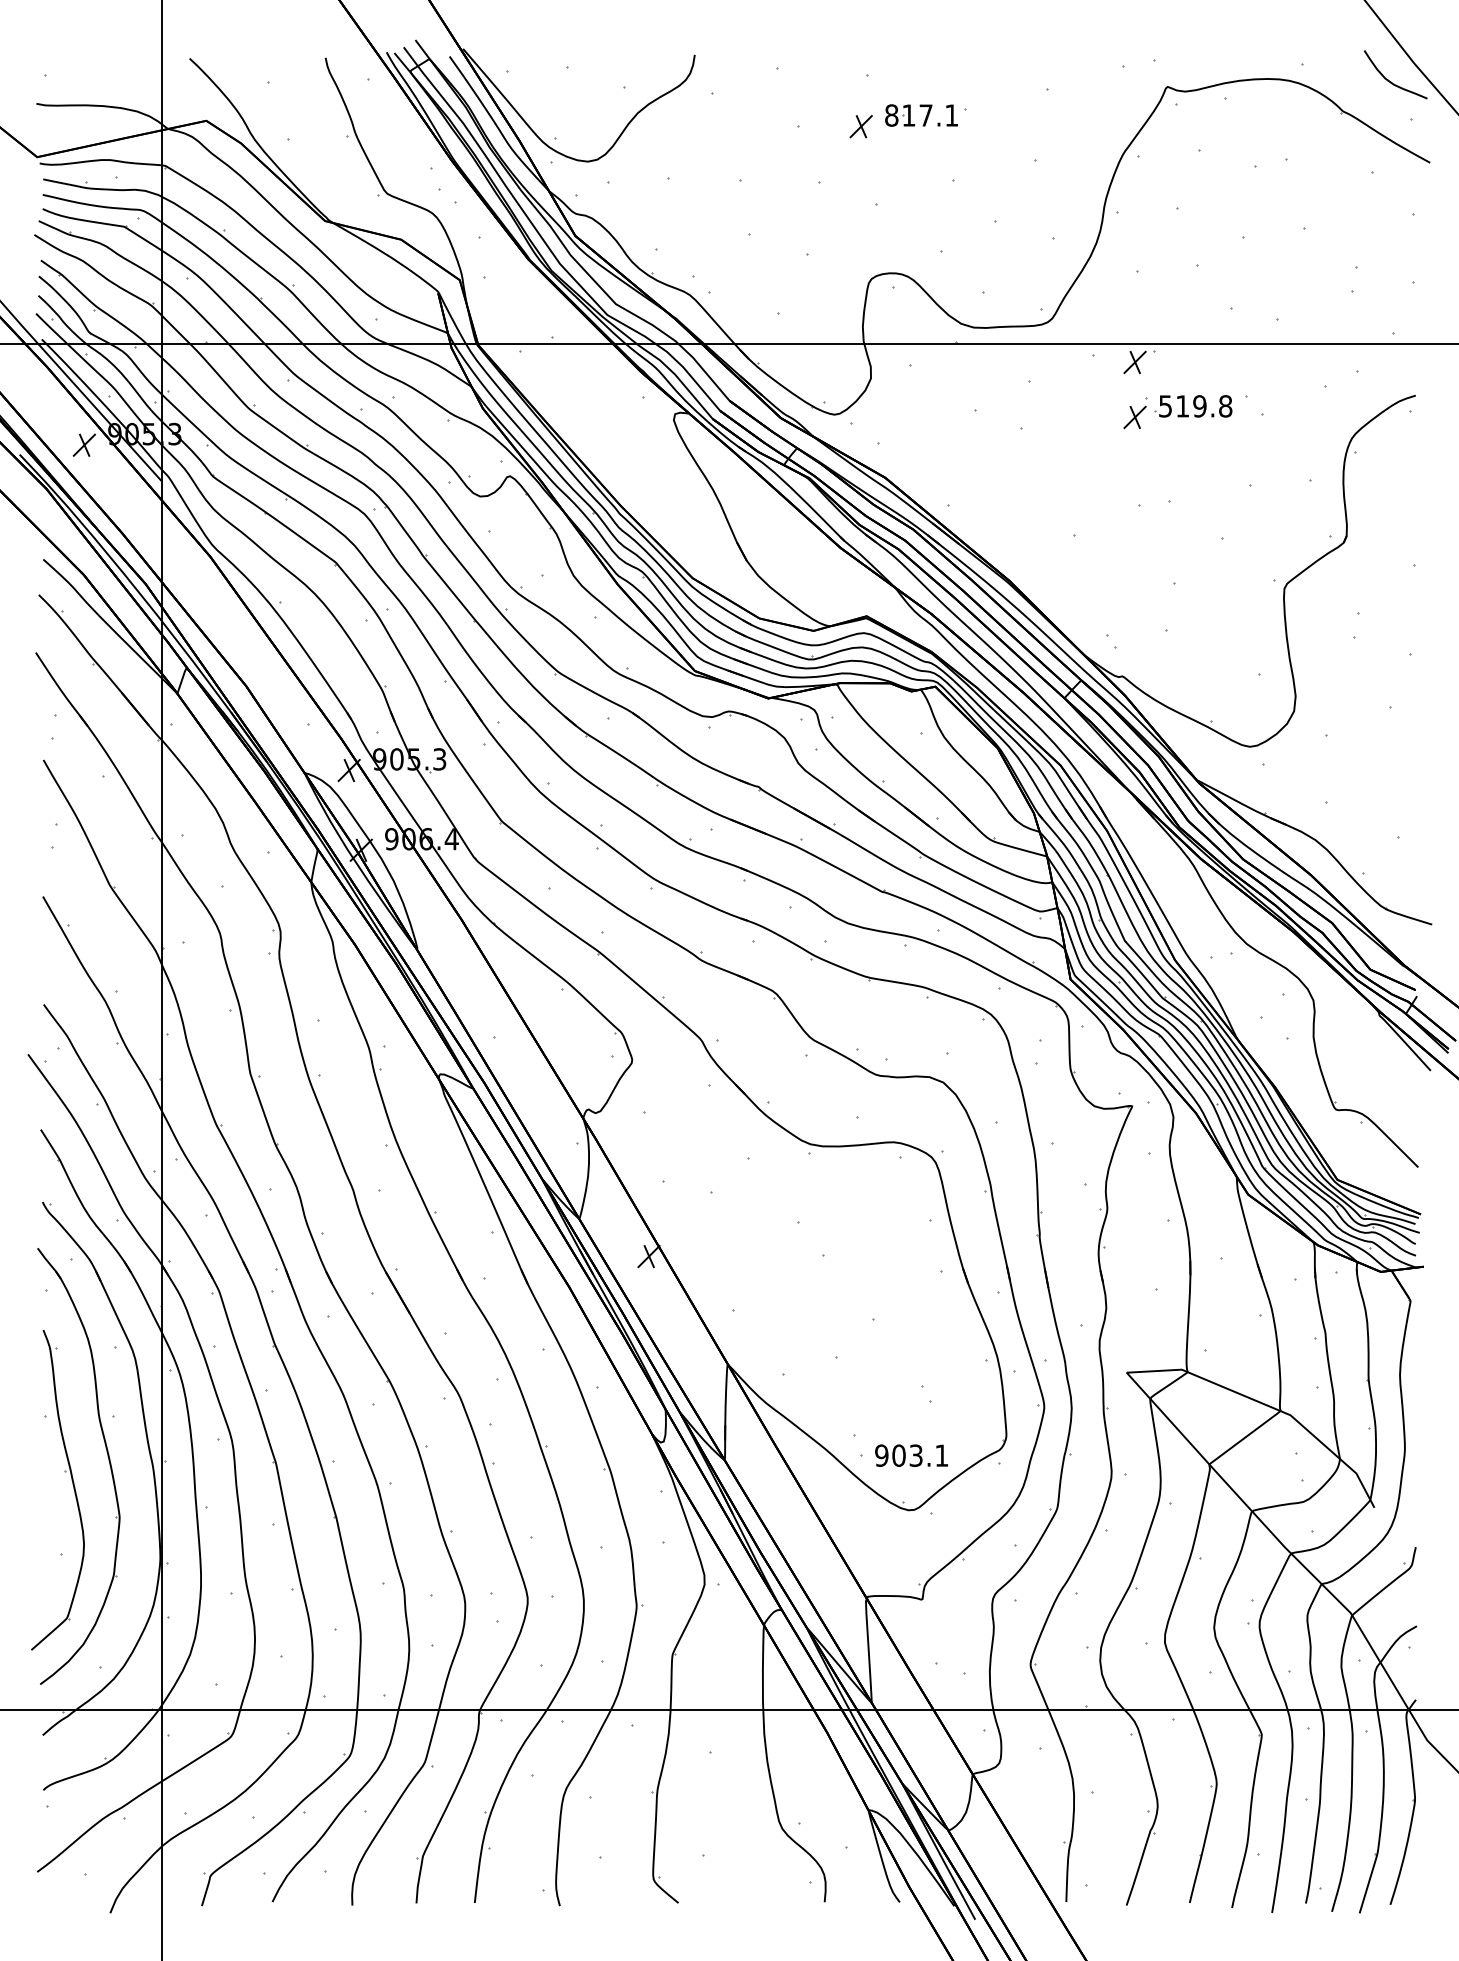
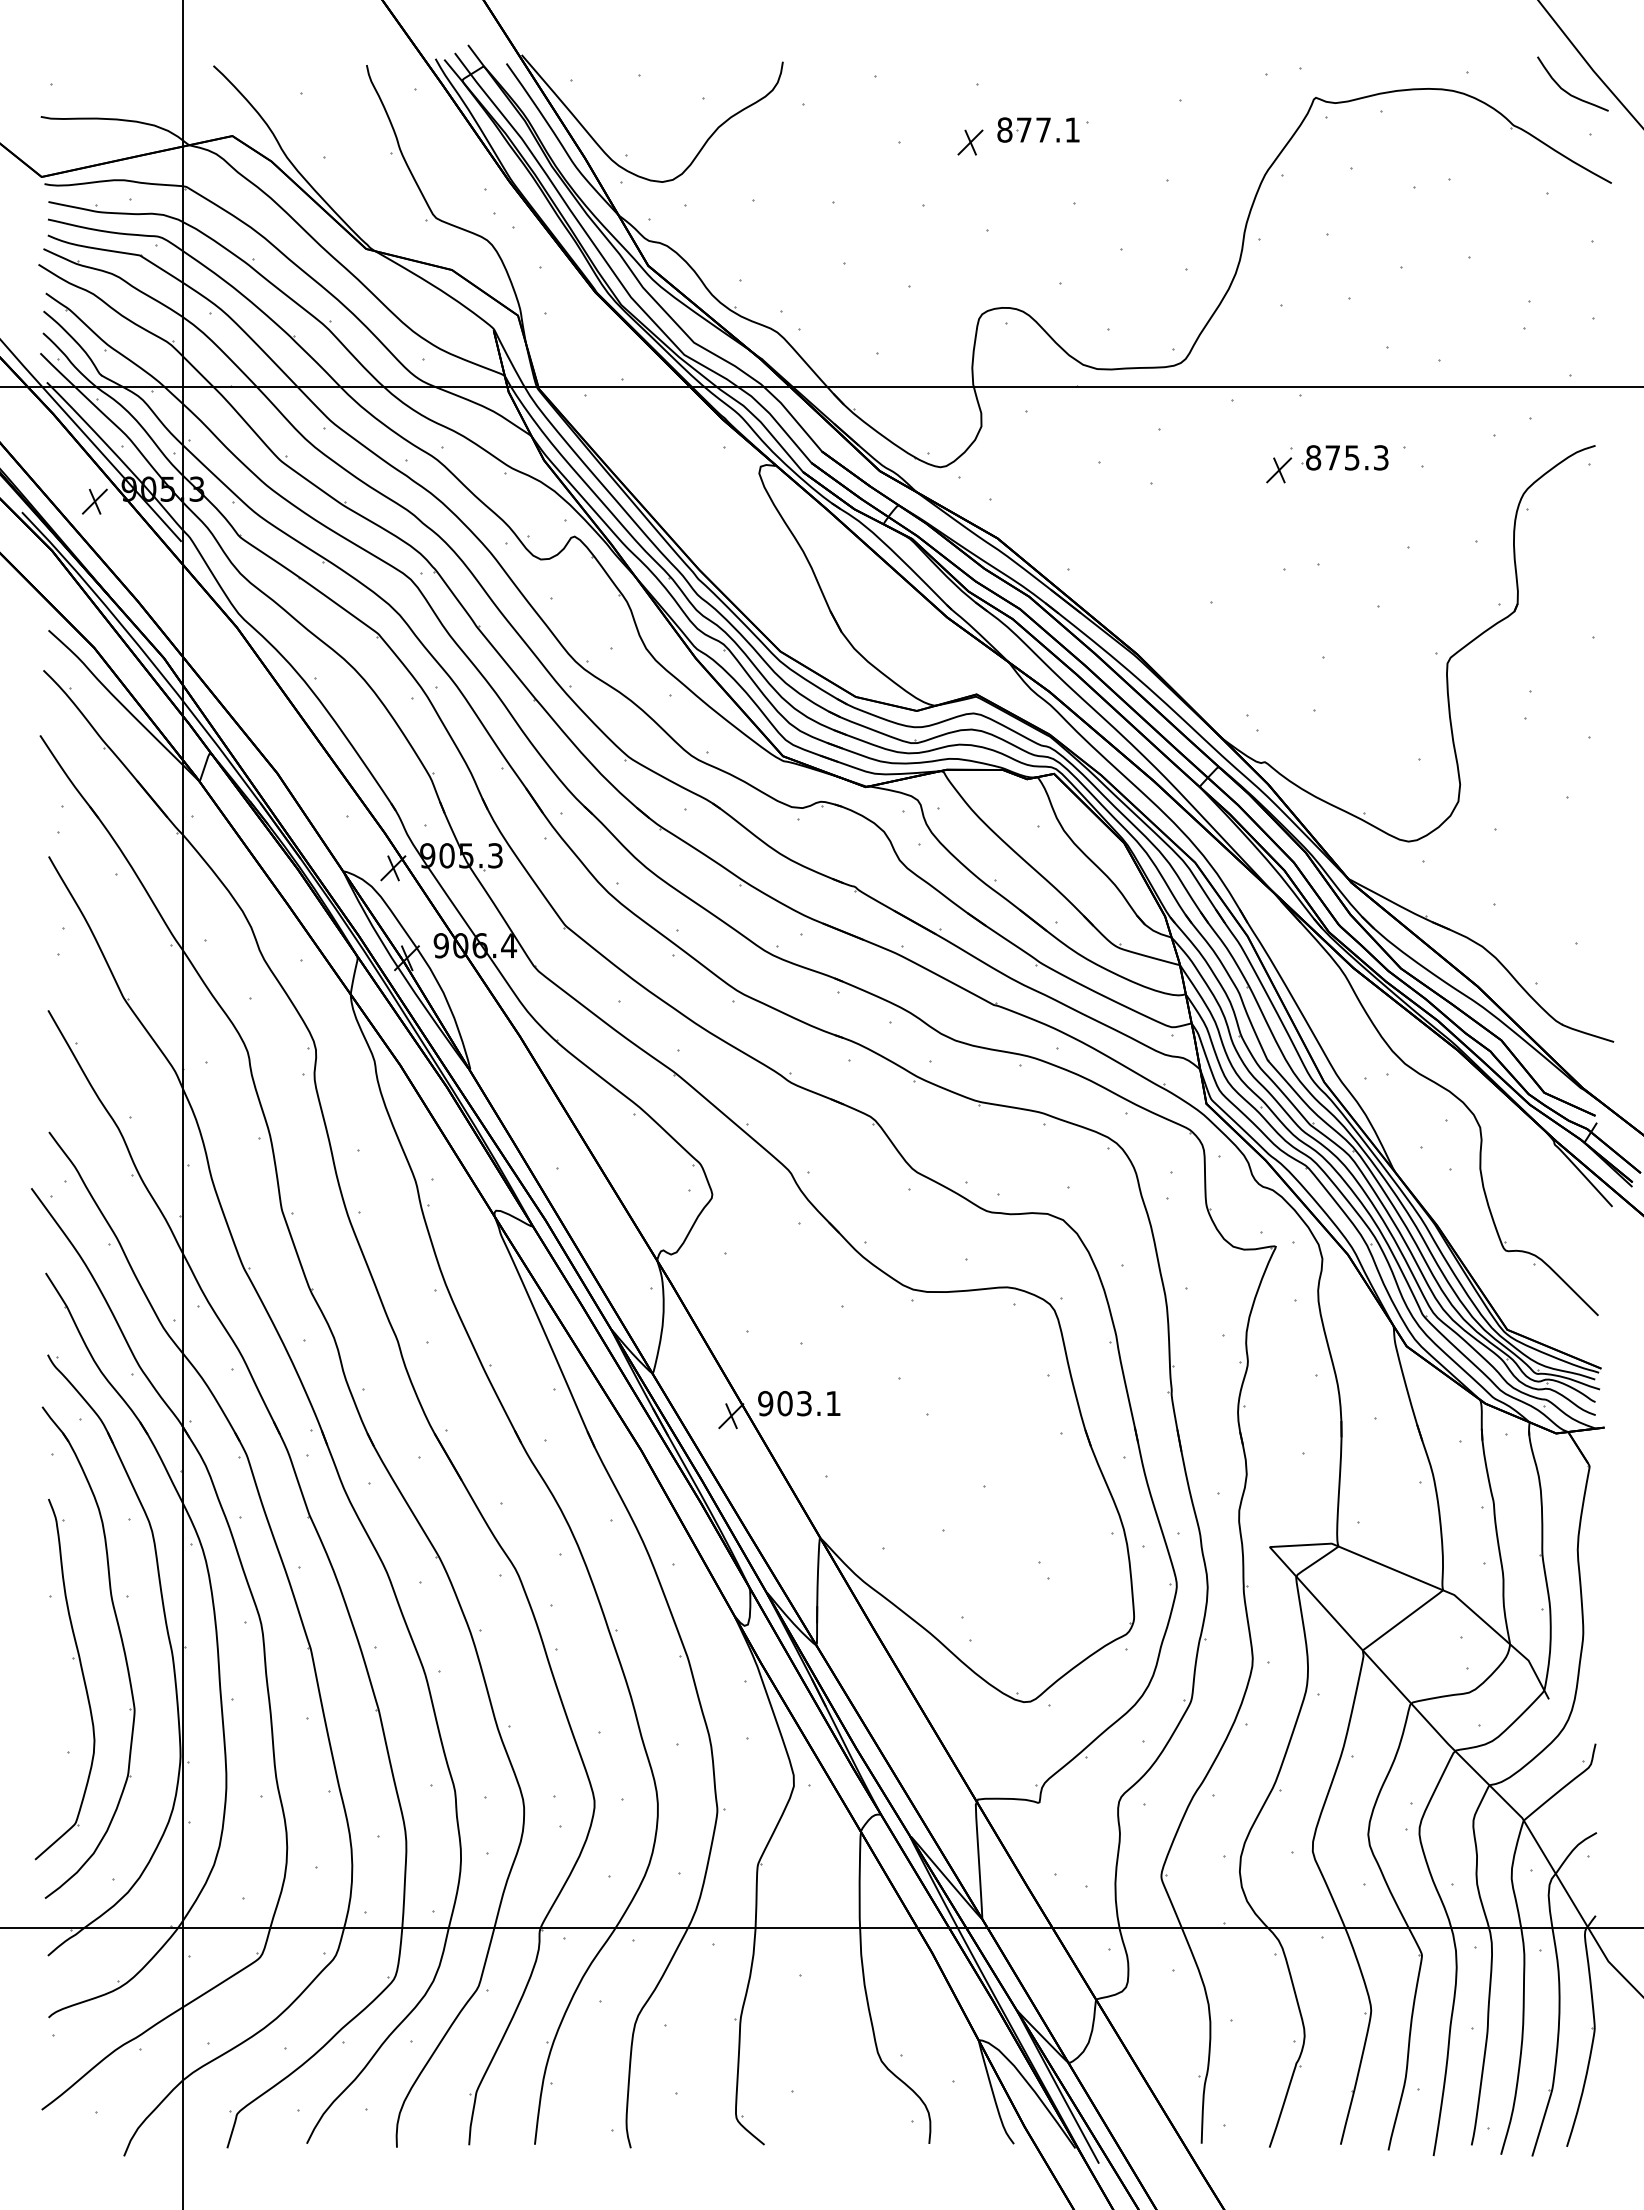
text: (909, 115) -> (1024, 129), 817.1 -> 877.1
part: (1135, 362) -> (1279, 408), removed
text: (1195, 406) -> (1347, 457), 519.8 -> 875.3
text: (911, 1455) -> (799, 1403), moved

